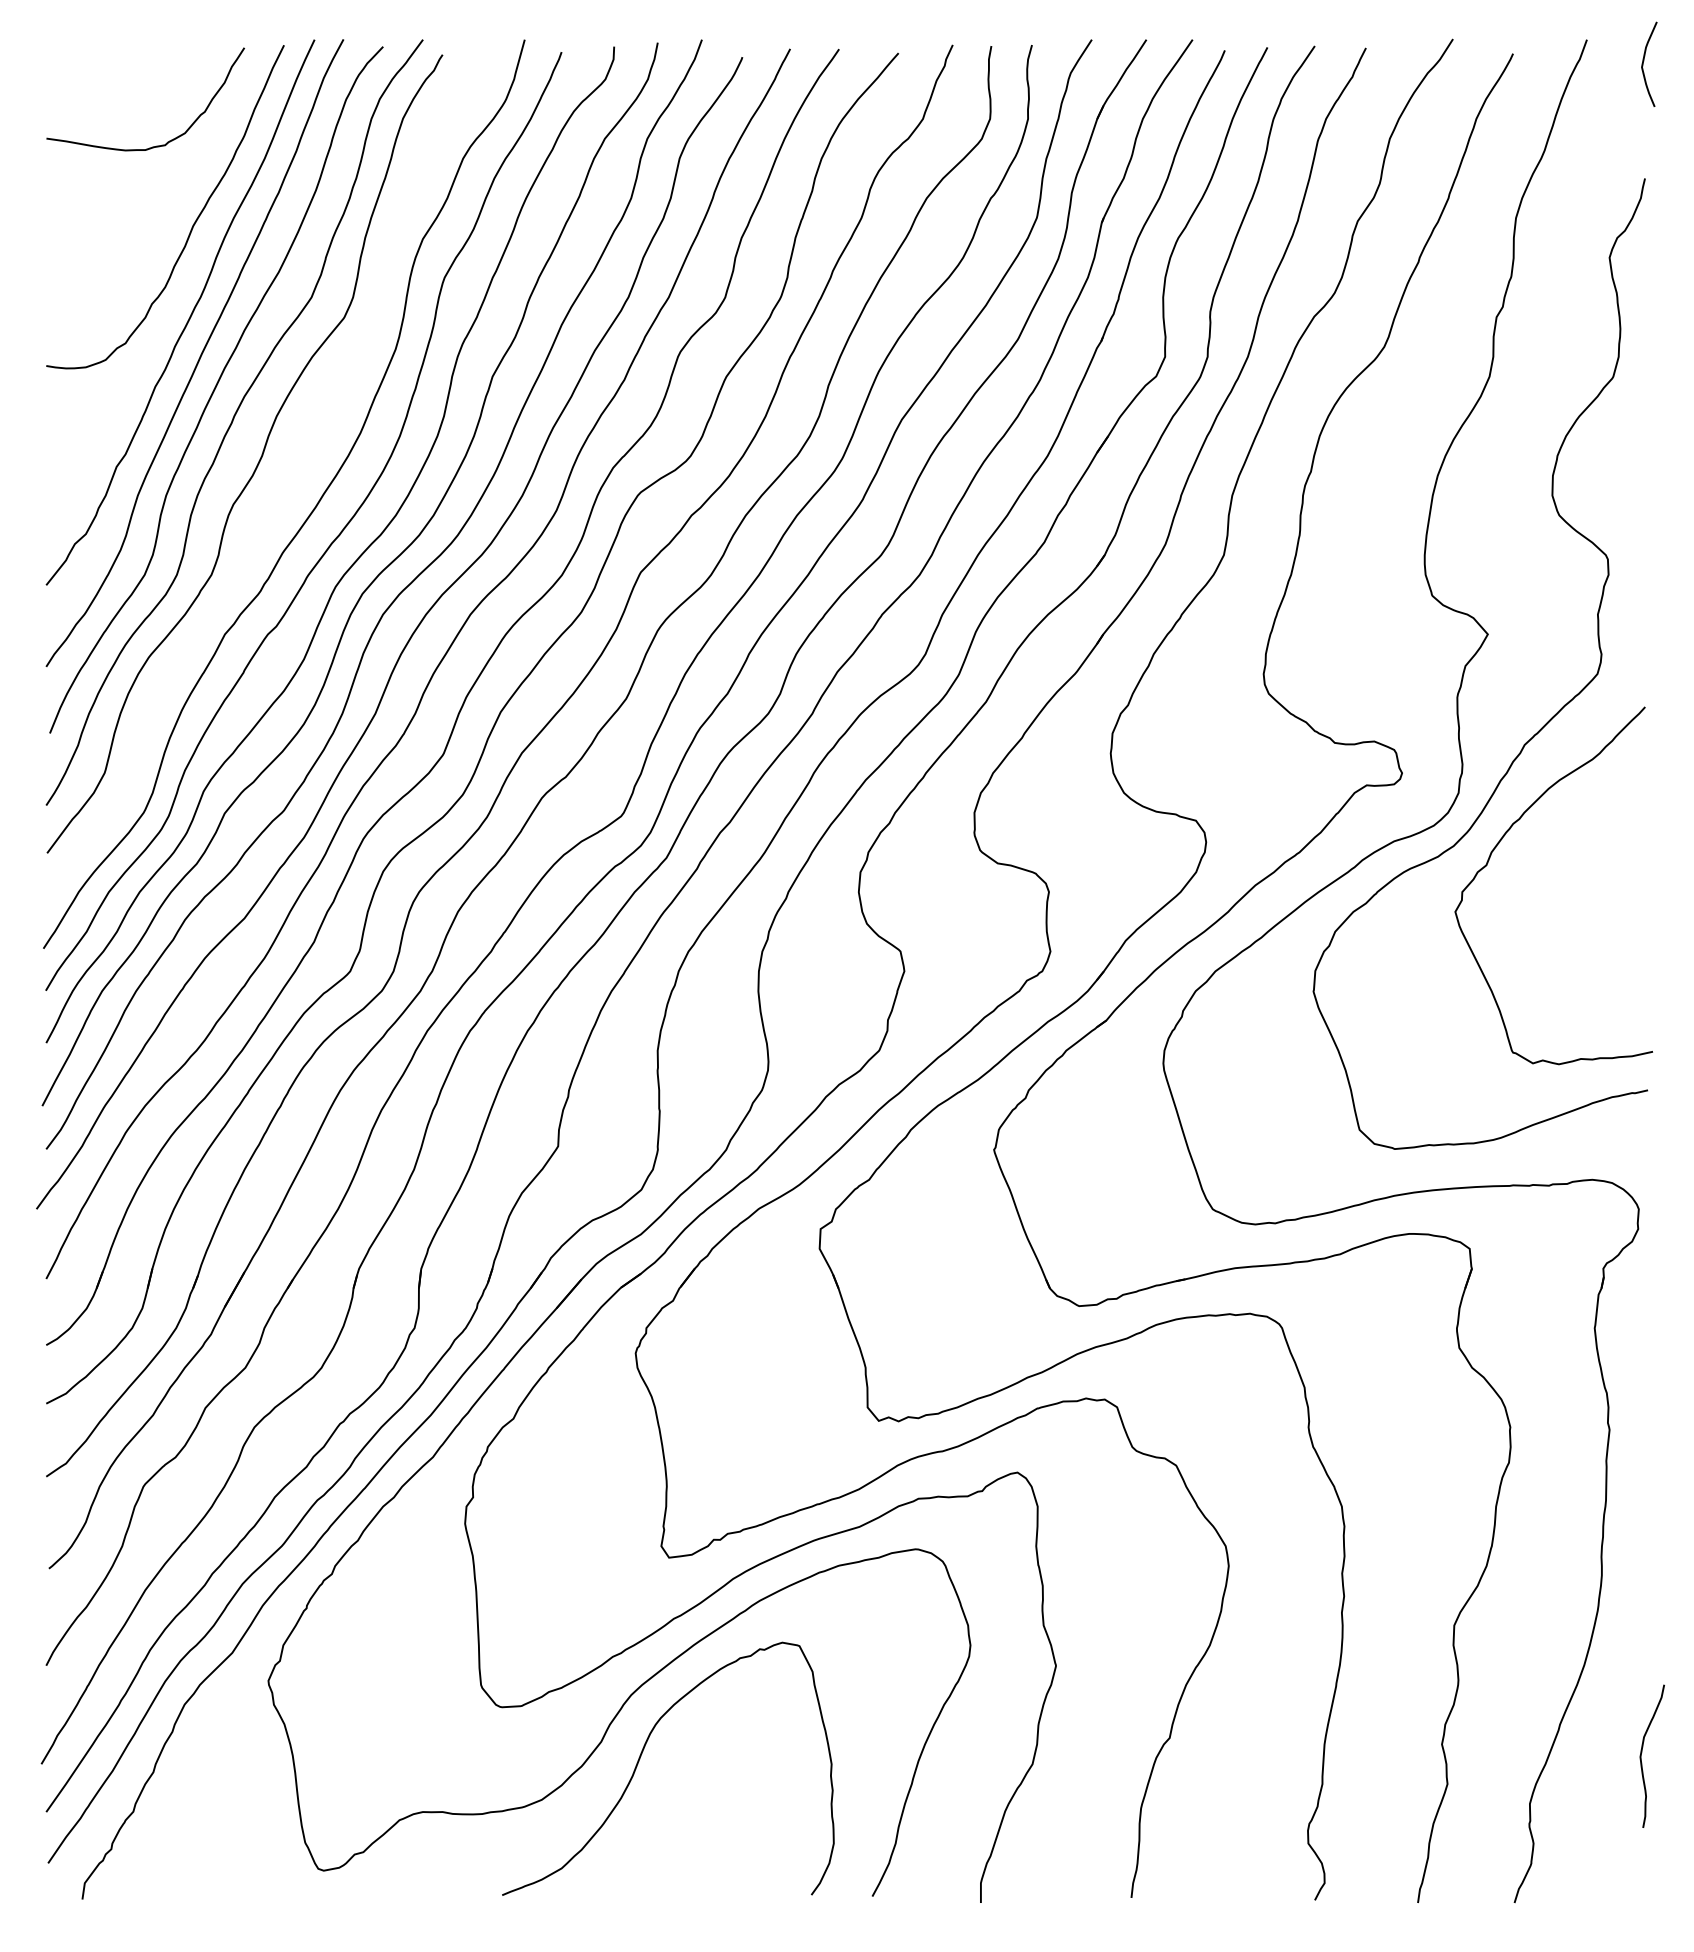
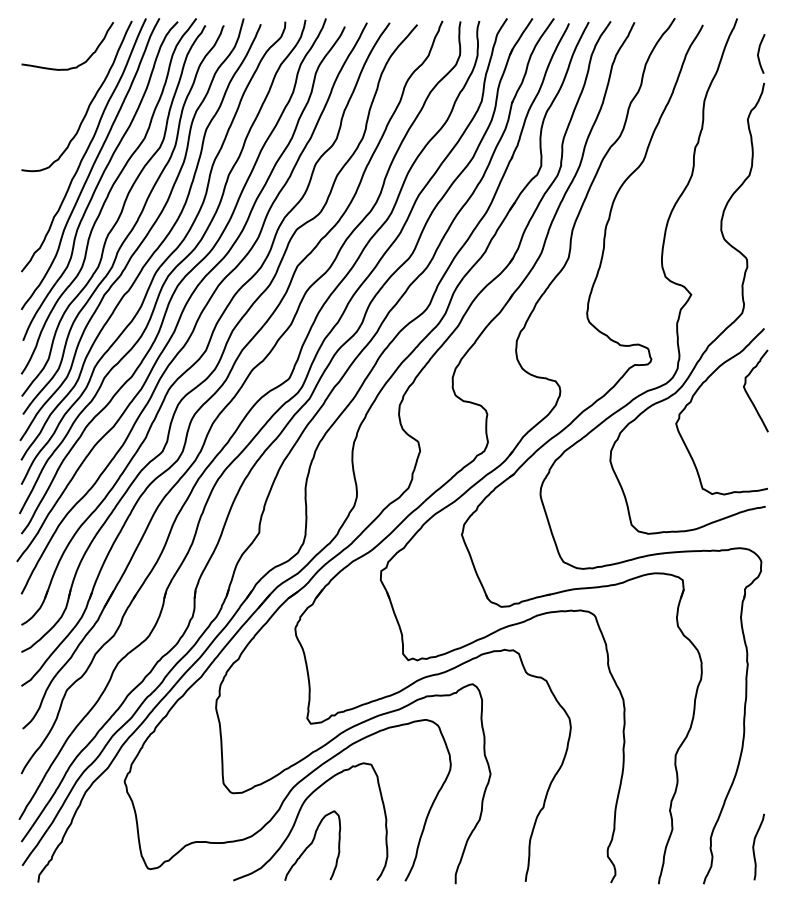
curve: (1645, 63) -> (759, 53), moved
curve: (287, 485) -> (133, 225), added
curve: (1611, 846) -> (748, 393), added
curve: (1643, 1755) -> (754, 846), moved
curve: (670, 1817) -> (311, 844), added

